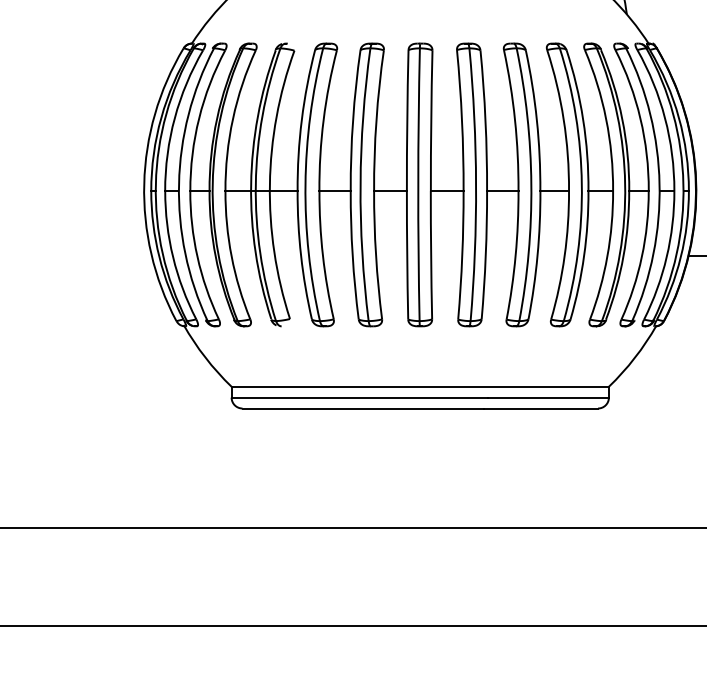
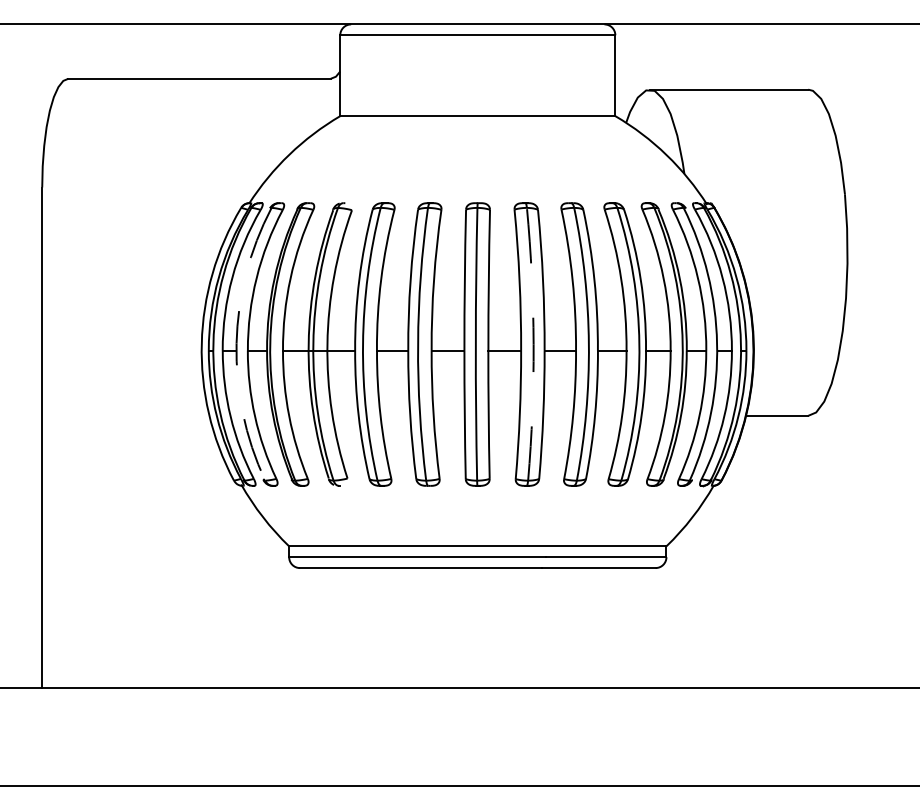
arc: (178, 183) -> (236, 343), solid -> dashed
arc: (475, 184) -> (533, 344), solid -> dashed

